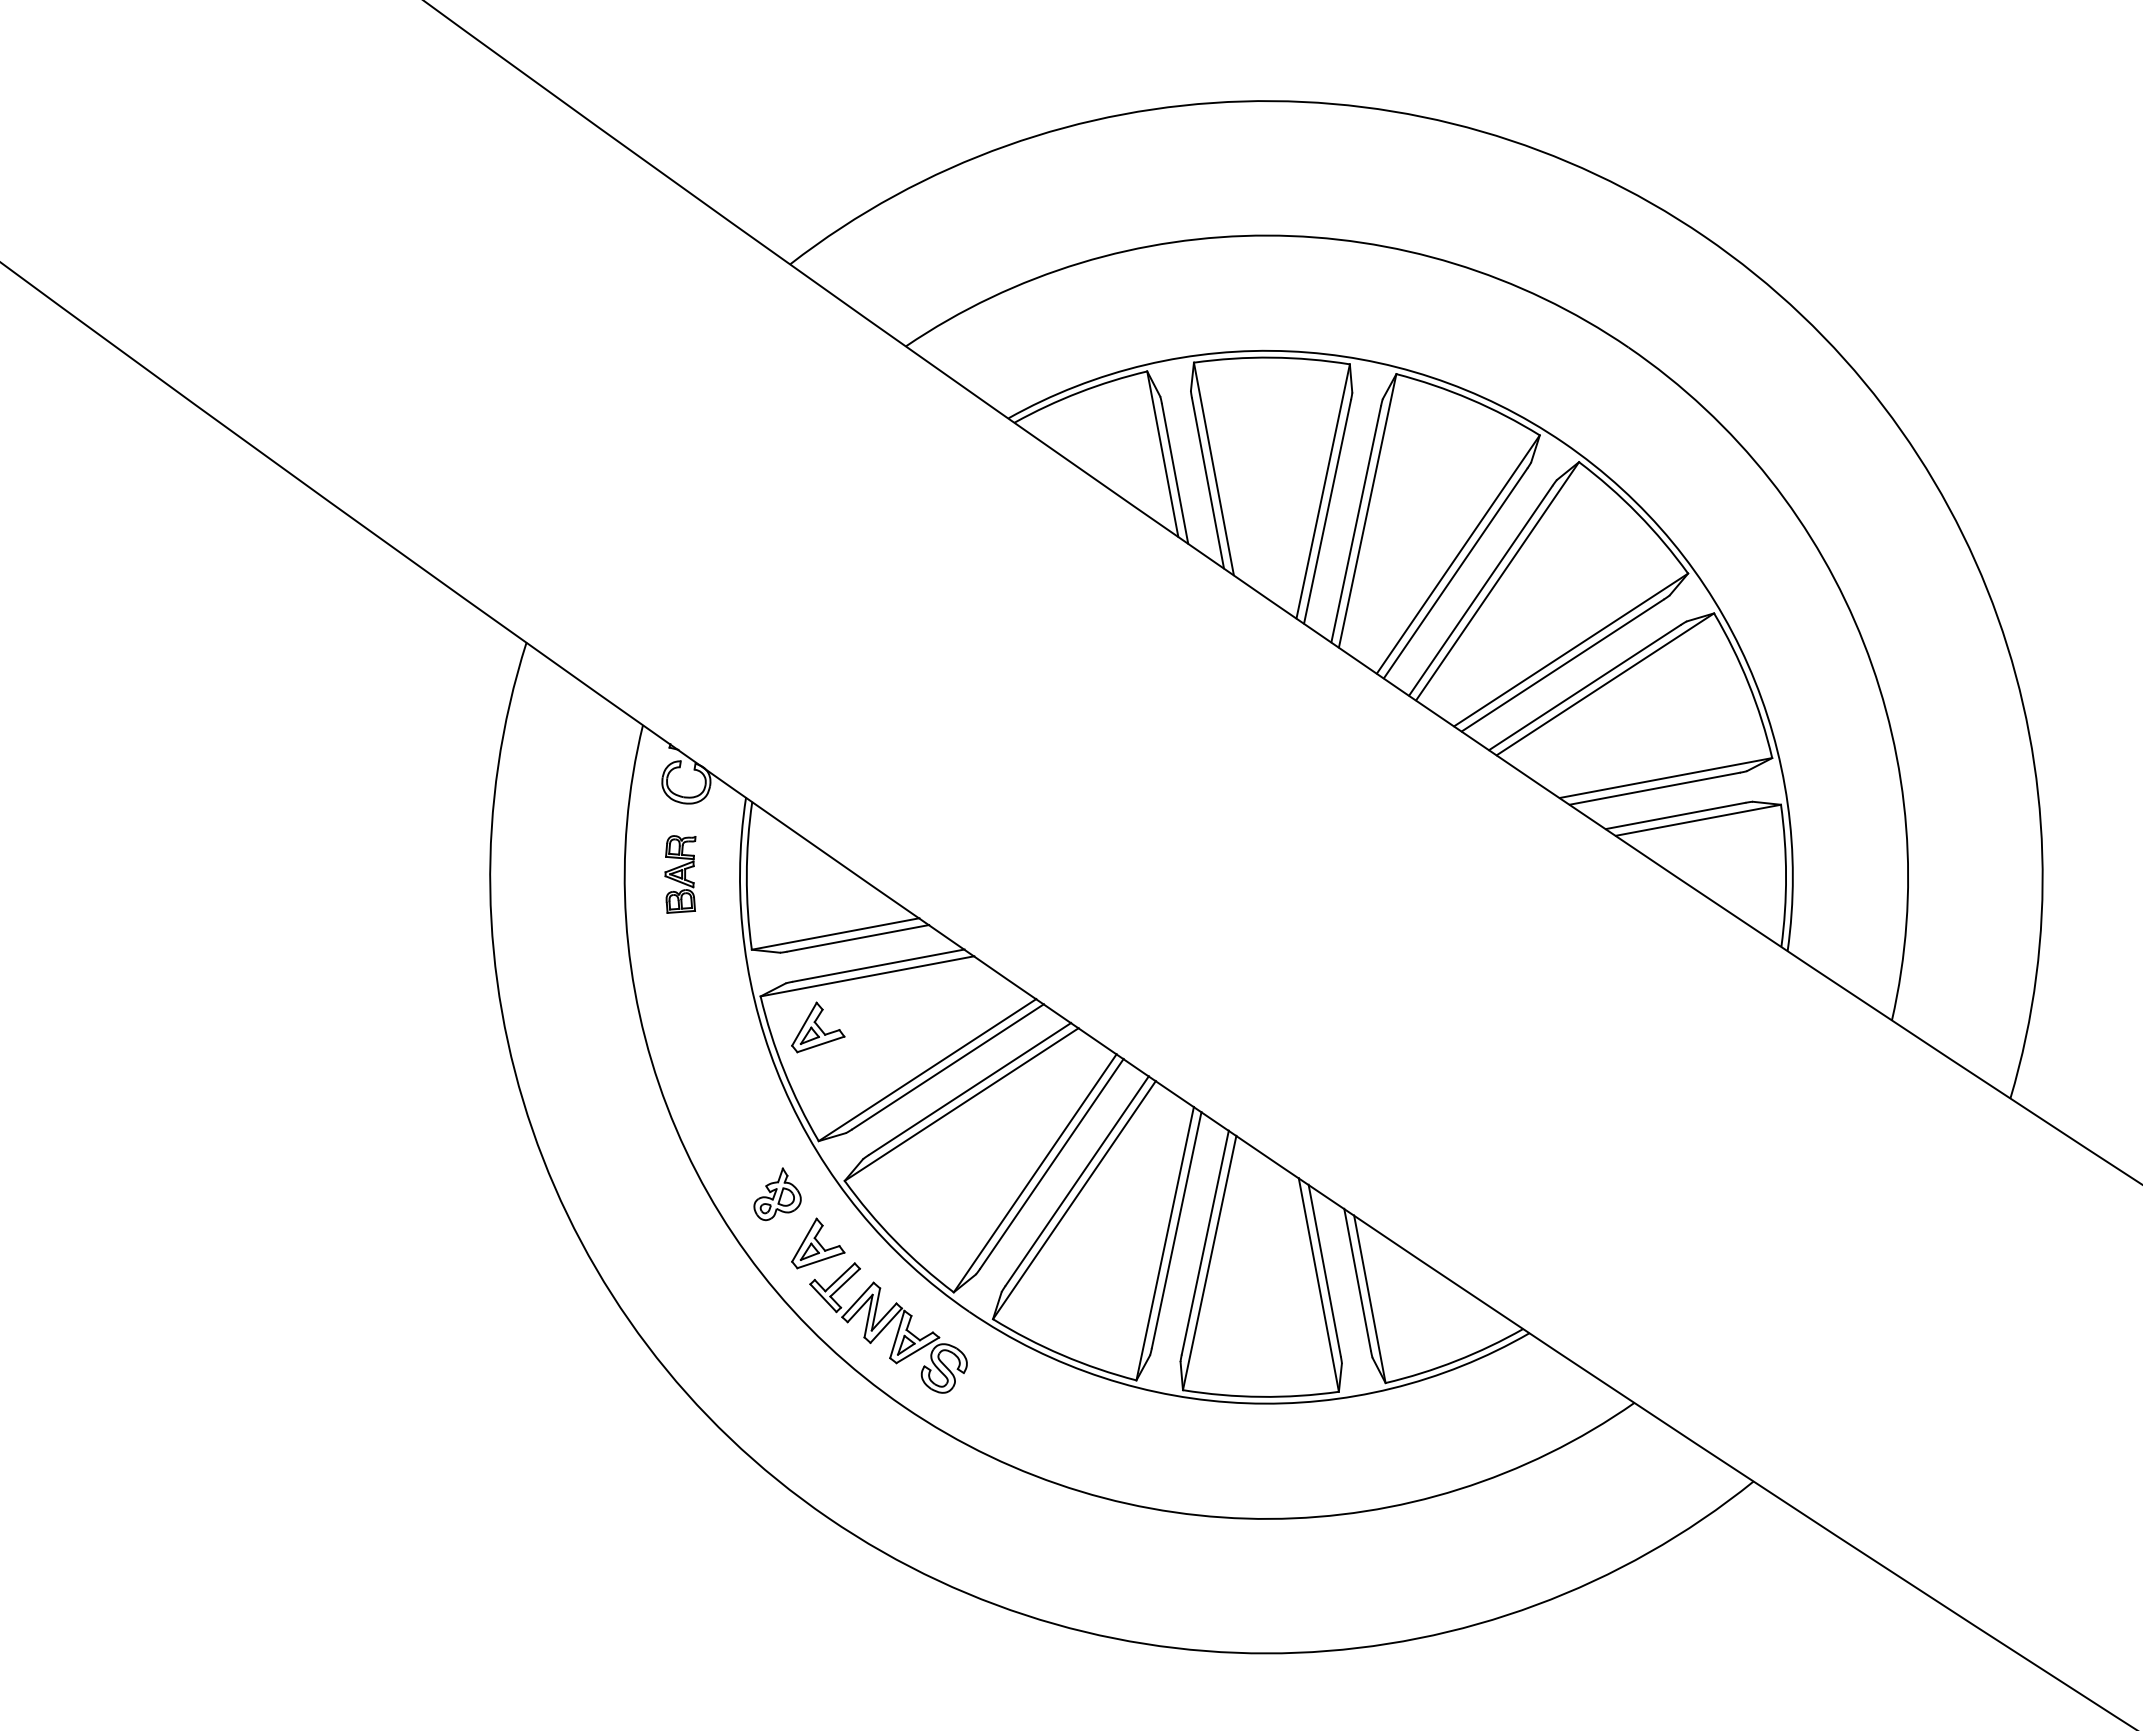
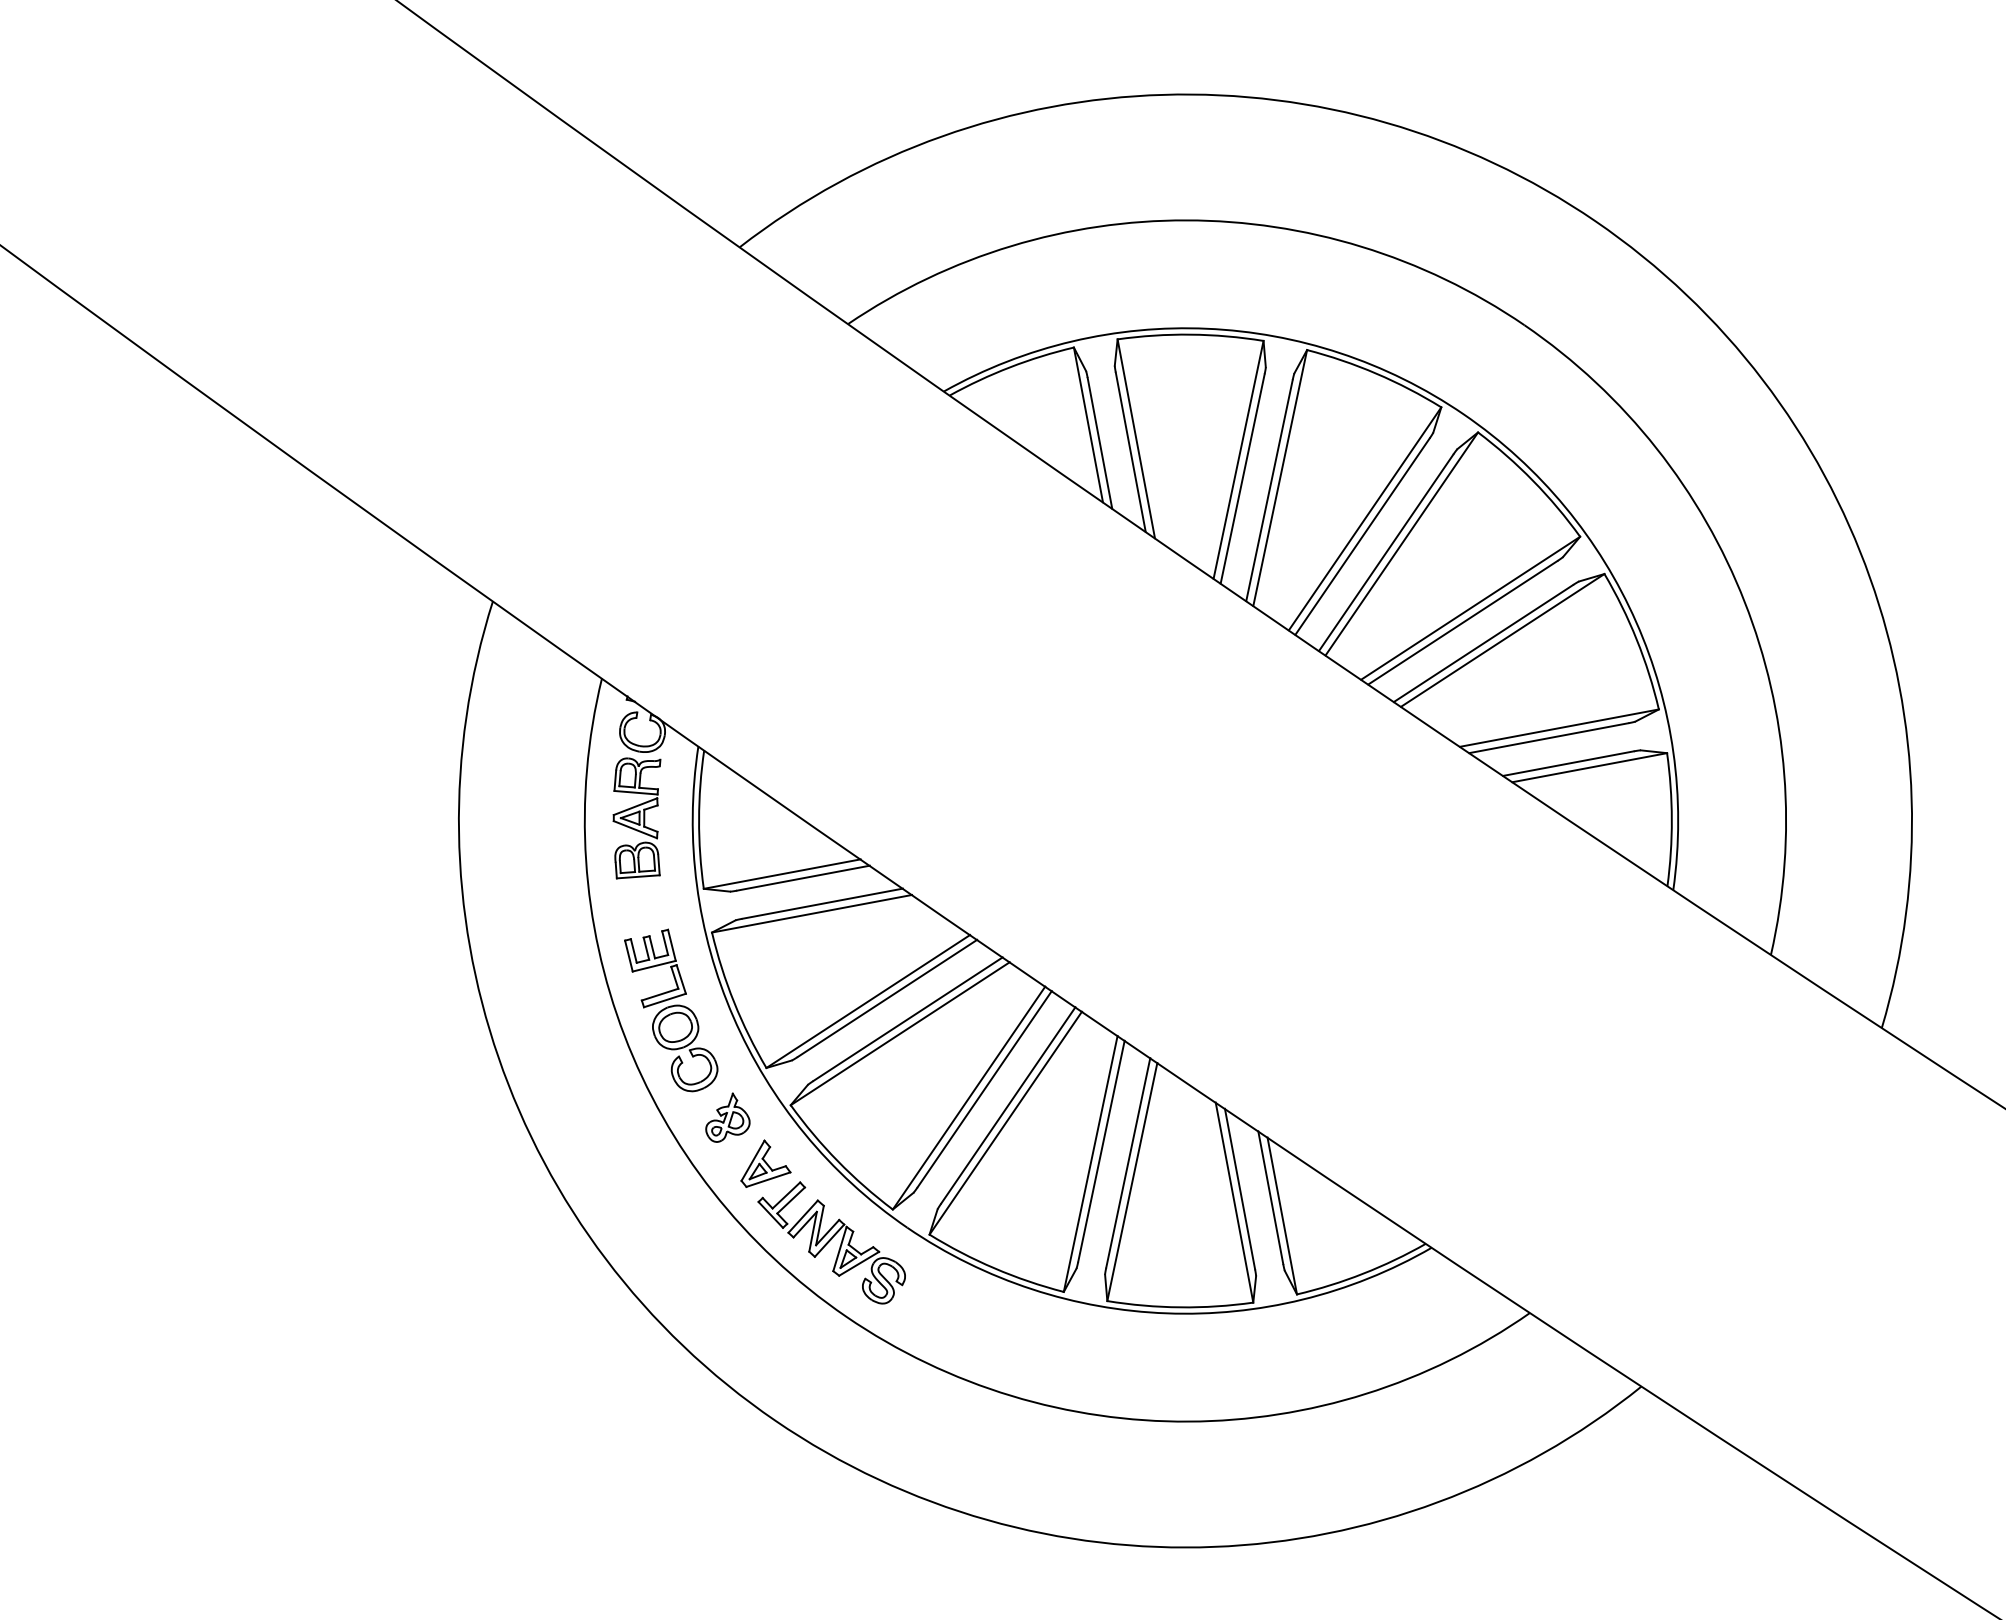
part: (680, 874) -> (637, 818), size x1.67
part: (818, 1027) -> (766, 961), removed
part: (716, 1079) -> (670, 1010), added

